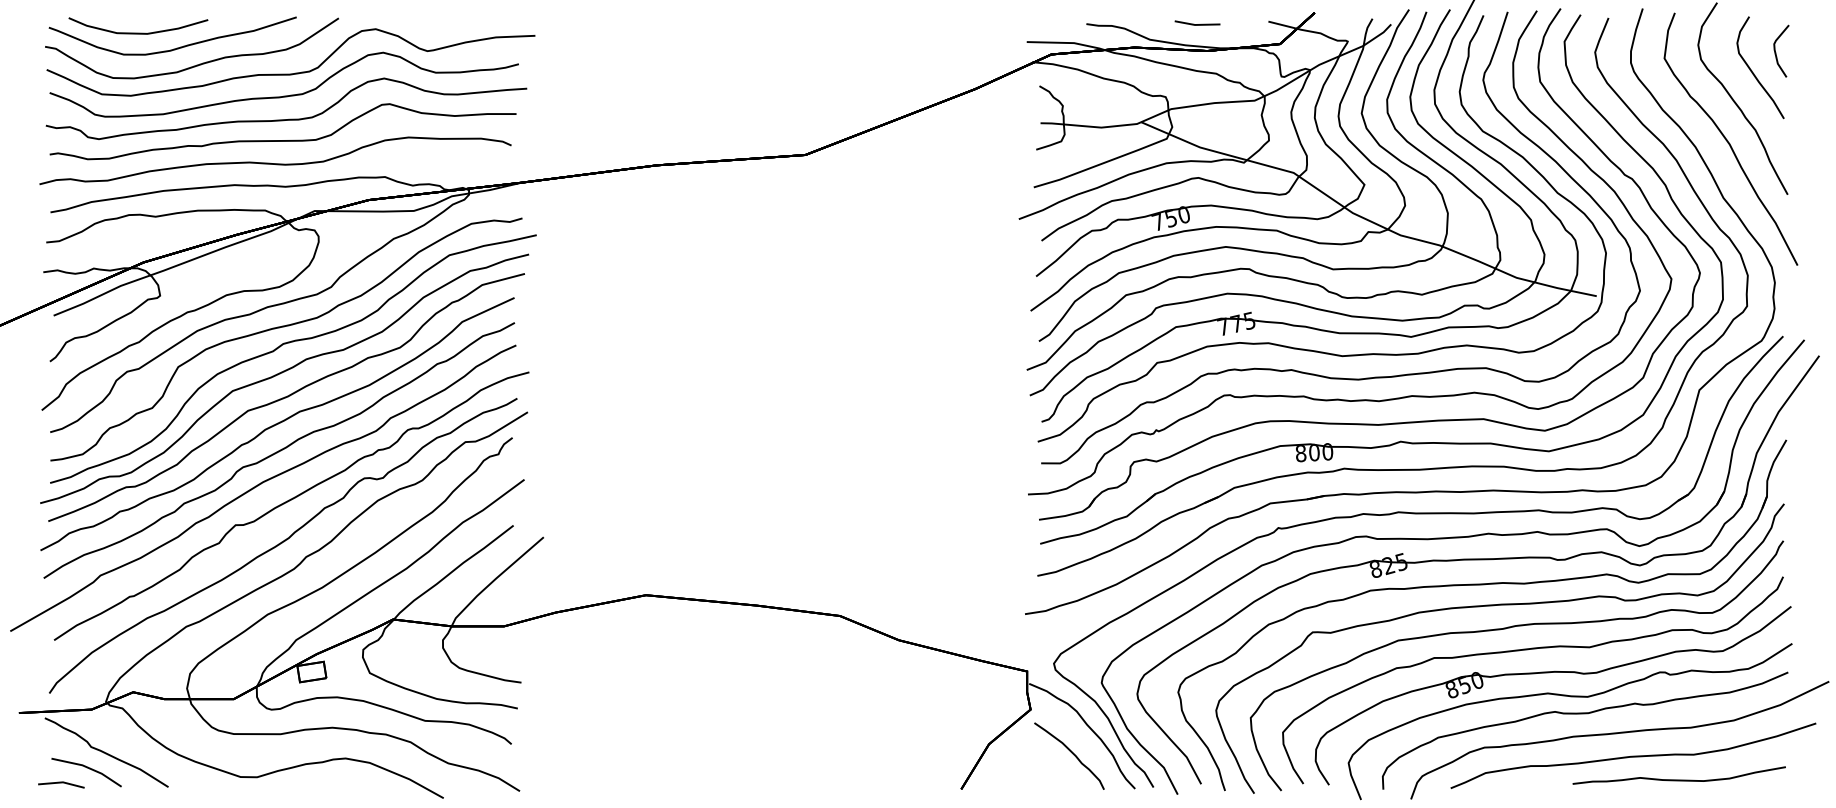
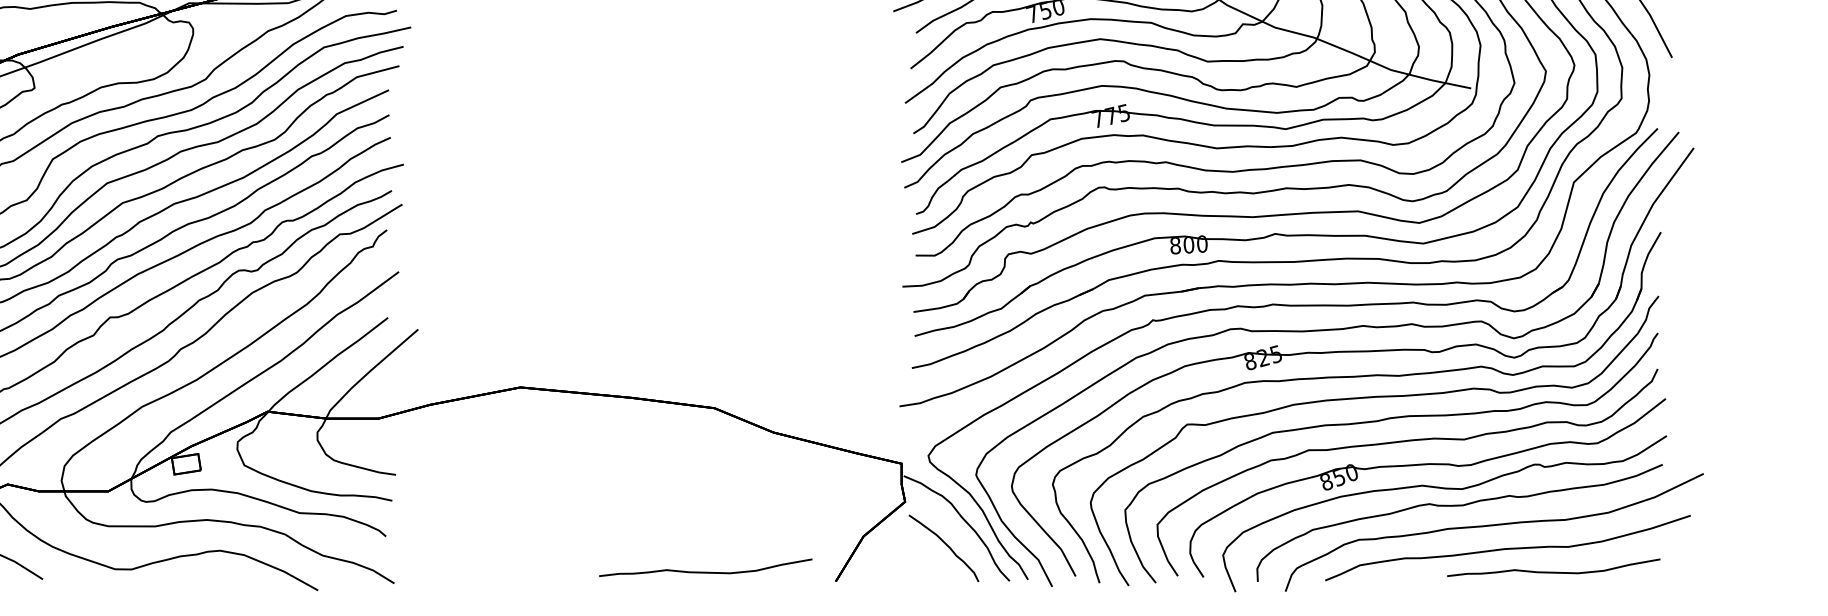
curve: (830, 779) -> (705, 571), added

